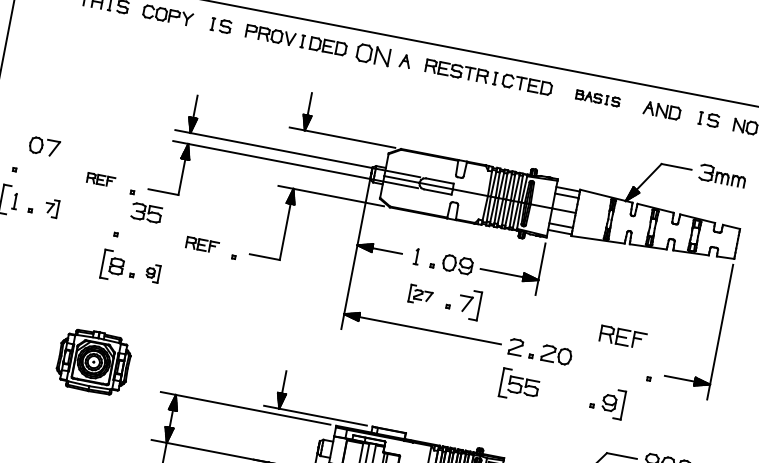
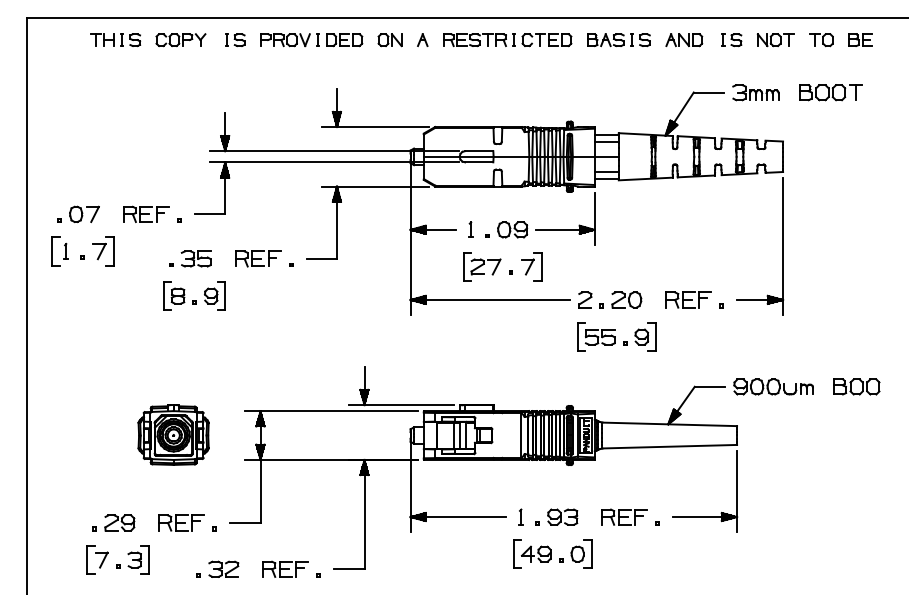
part: (372, 55) -> (389, 40), size x0.71
part: (597, 98) -> (618, 40), size x1.43
part: (44, 145) -> (84, 213), moved
part: (101, 179) -> (146, 213), size x1.67
part: (51, 208) -> (103, 251), size x1.67
part: (145, 212) -> (195, 258), moved
part: (202, 244) -> (258, 258), size x1.43
part: (152, 272) -> (214, 295), size x1.67
part: (421, 294) -> (482, 266), size x1.67
part: (622, 336) -> (688, 299), moved
part: (93, 361) -> (173, 434), moved
part: (607, 402) -> (639, 336), moved

